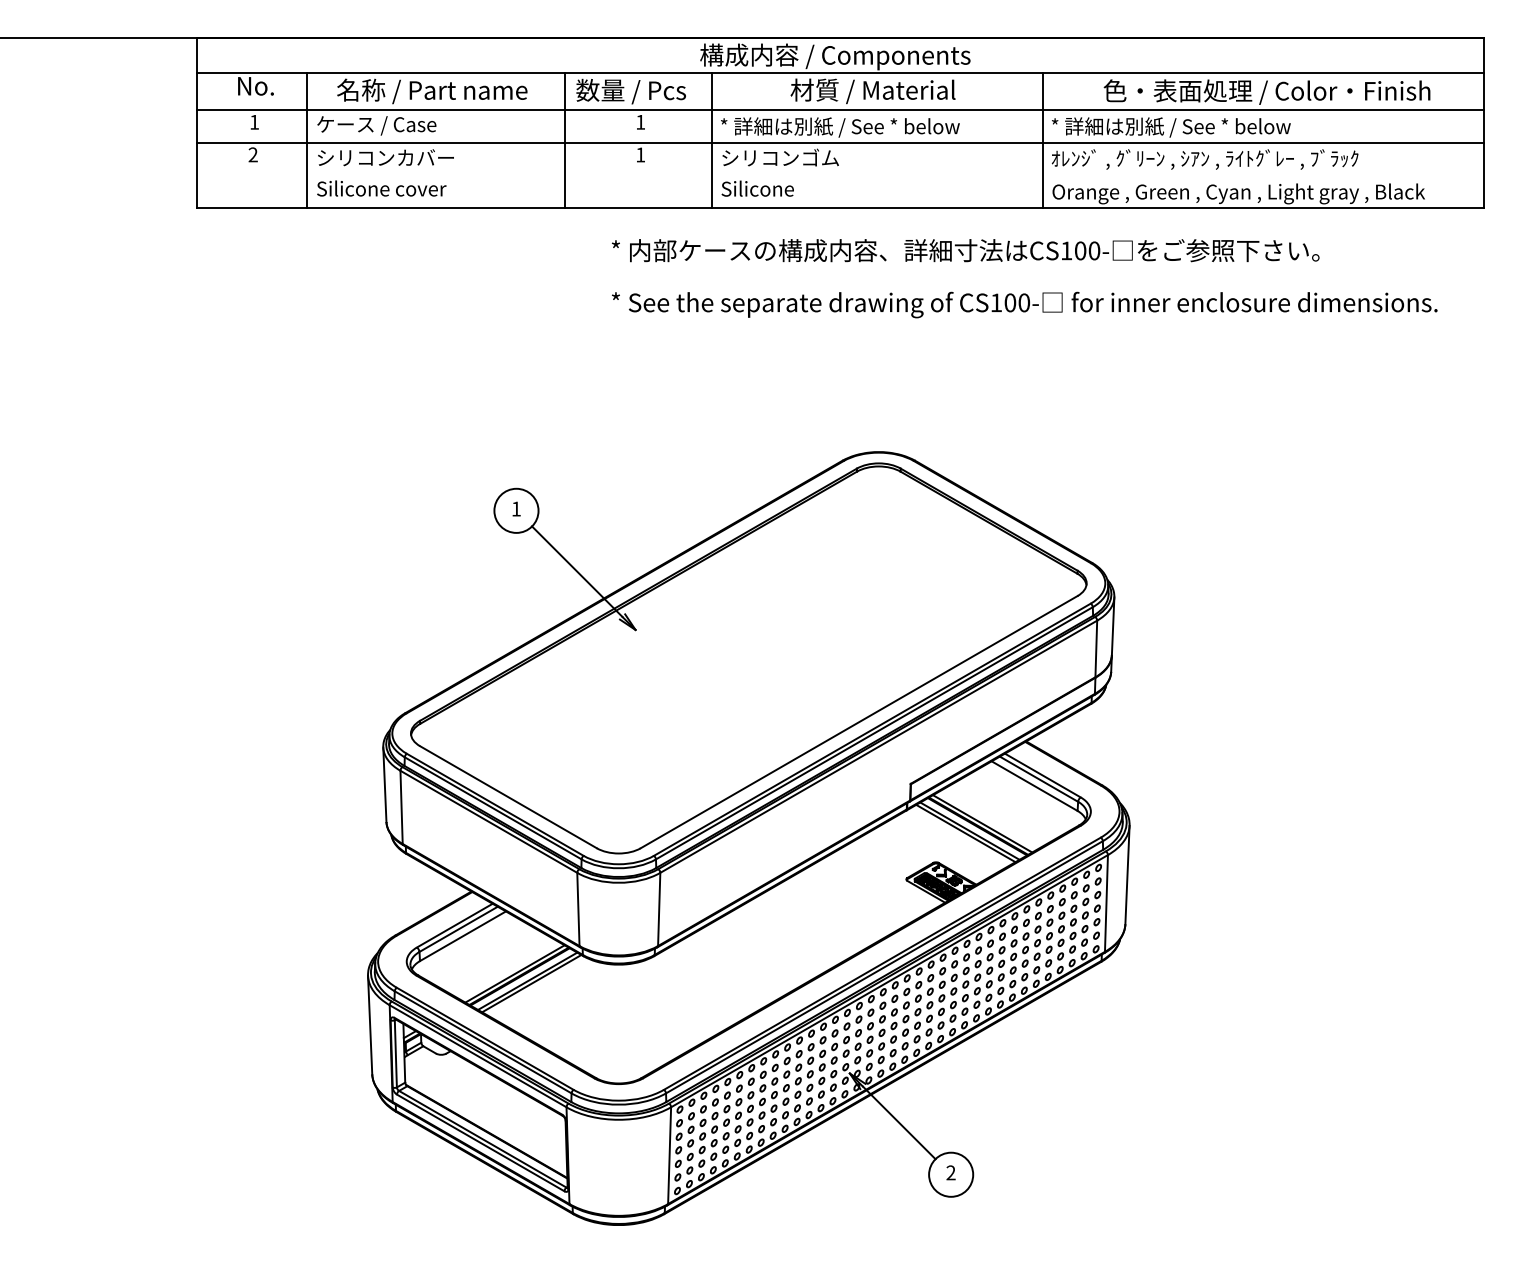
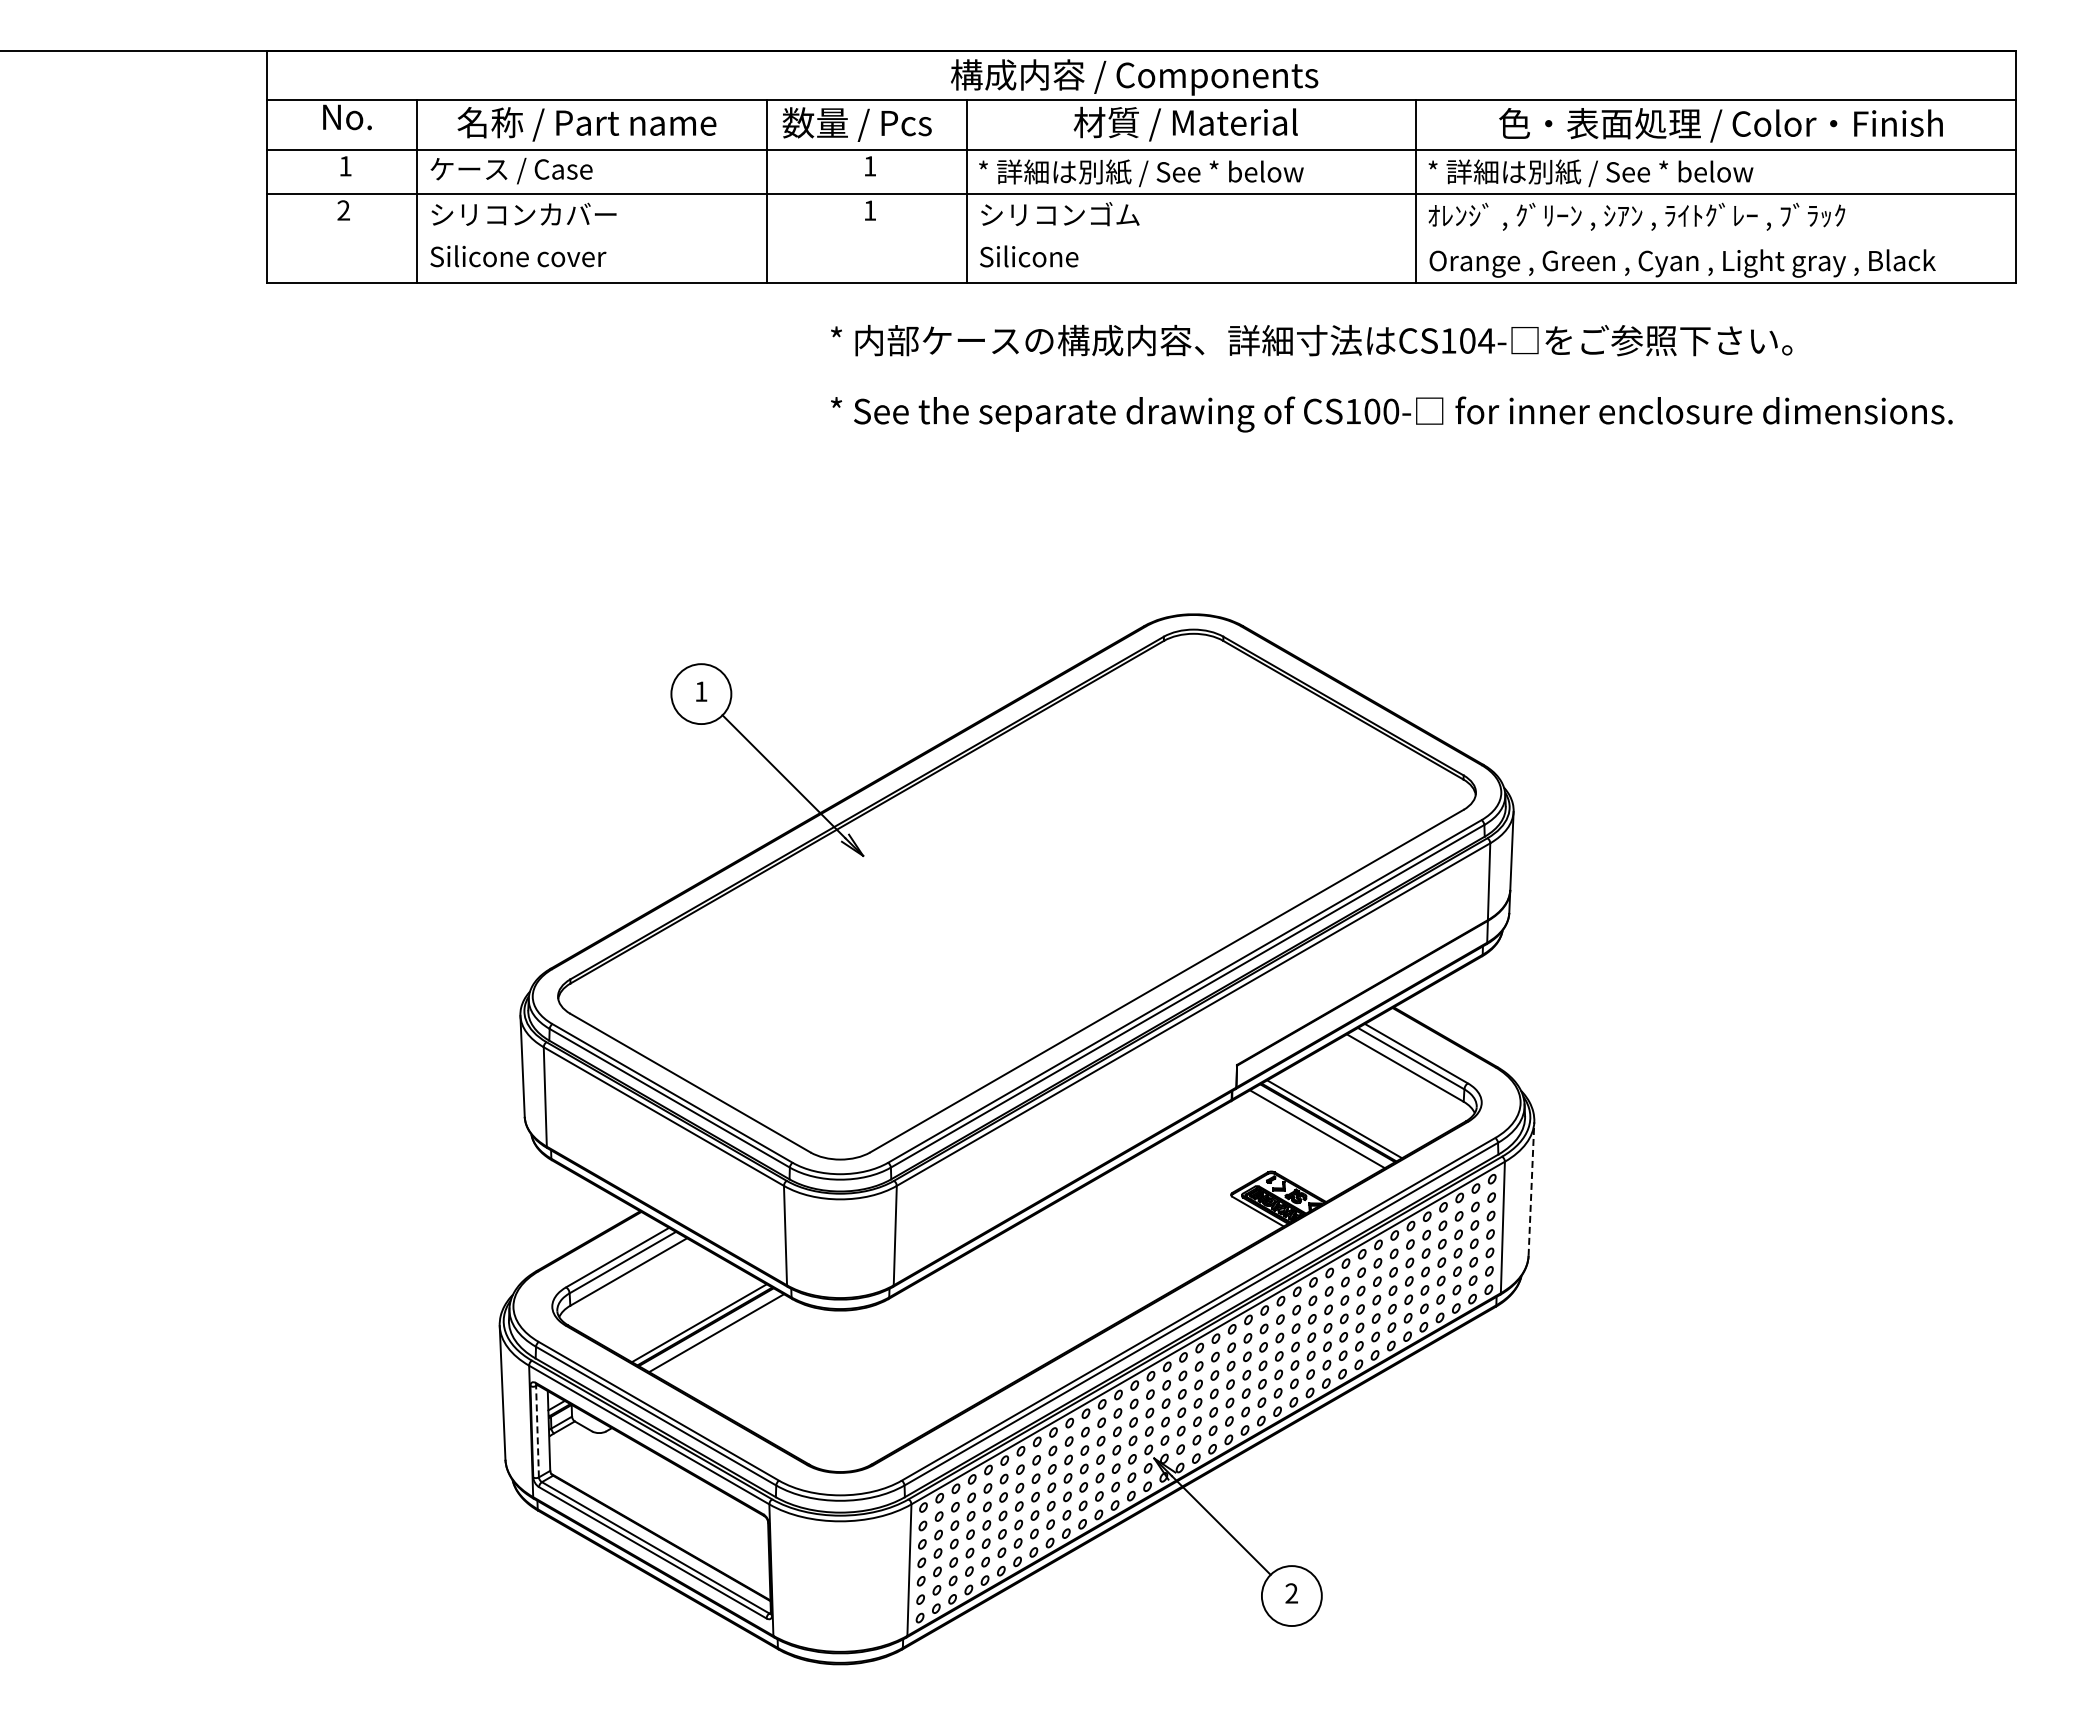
text: (1094, 250) -> (1486, 340), CS100- -> CS104-
line: (965, 833) -> (1311, 1132), removed
line: (1127, 874) -> (1531, 1188), solid -> dashed
line: (531, 983) -> (721, 1336), removed
line: (395, 1053) -> (537, 1431), solid -> dashed

